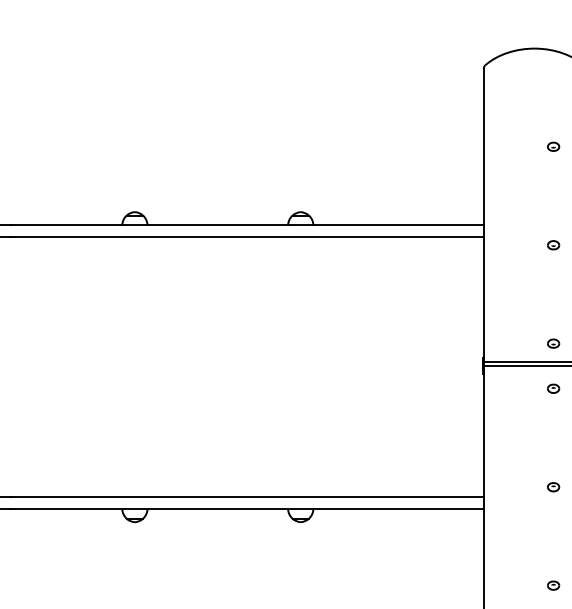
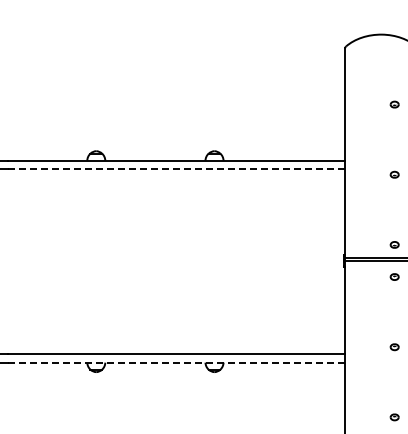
line: (247, 237) -> (176, 169), solid -> dashed
line: (247, 508) -> (176, 362), solid -> dashed

